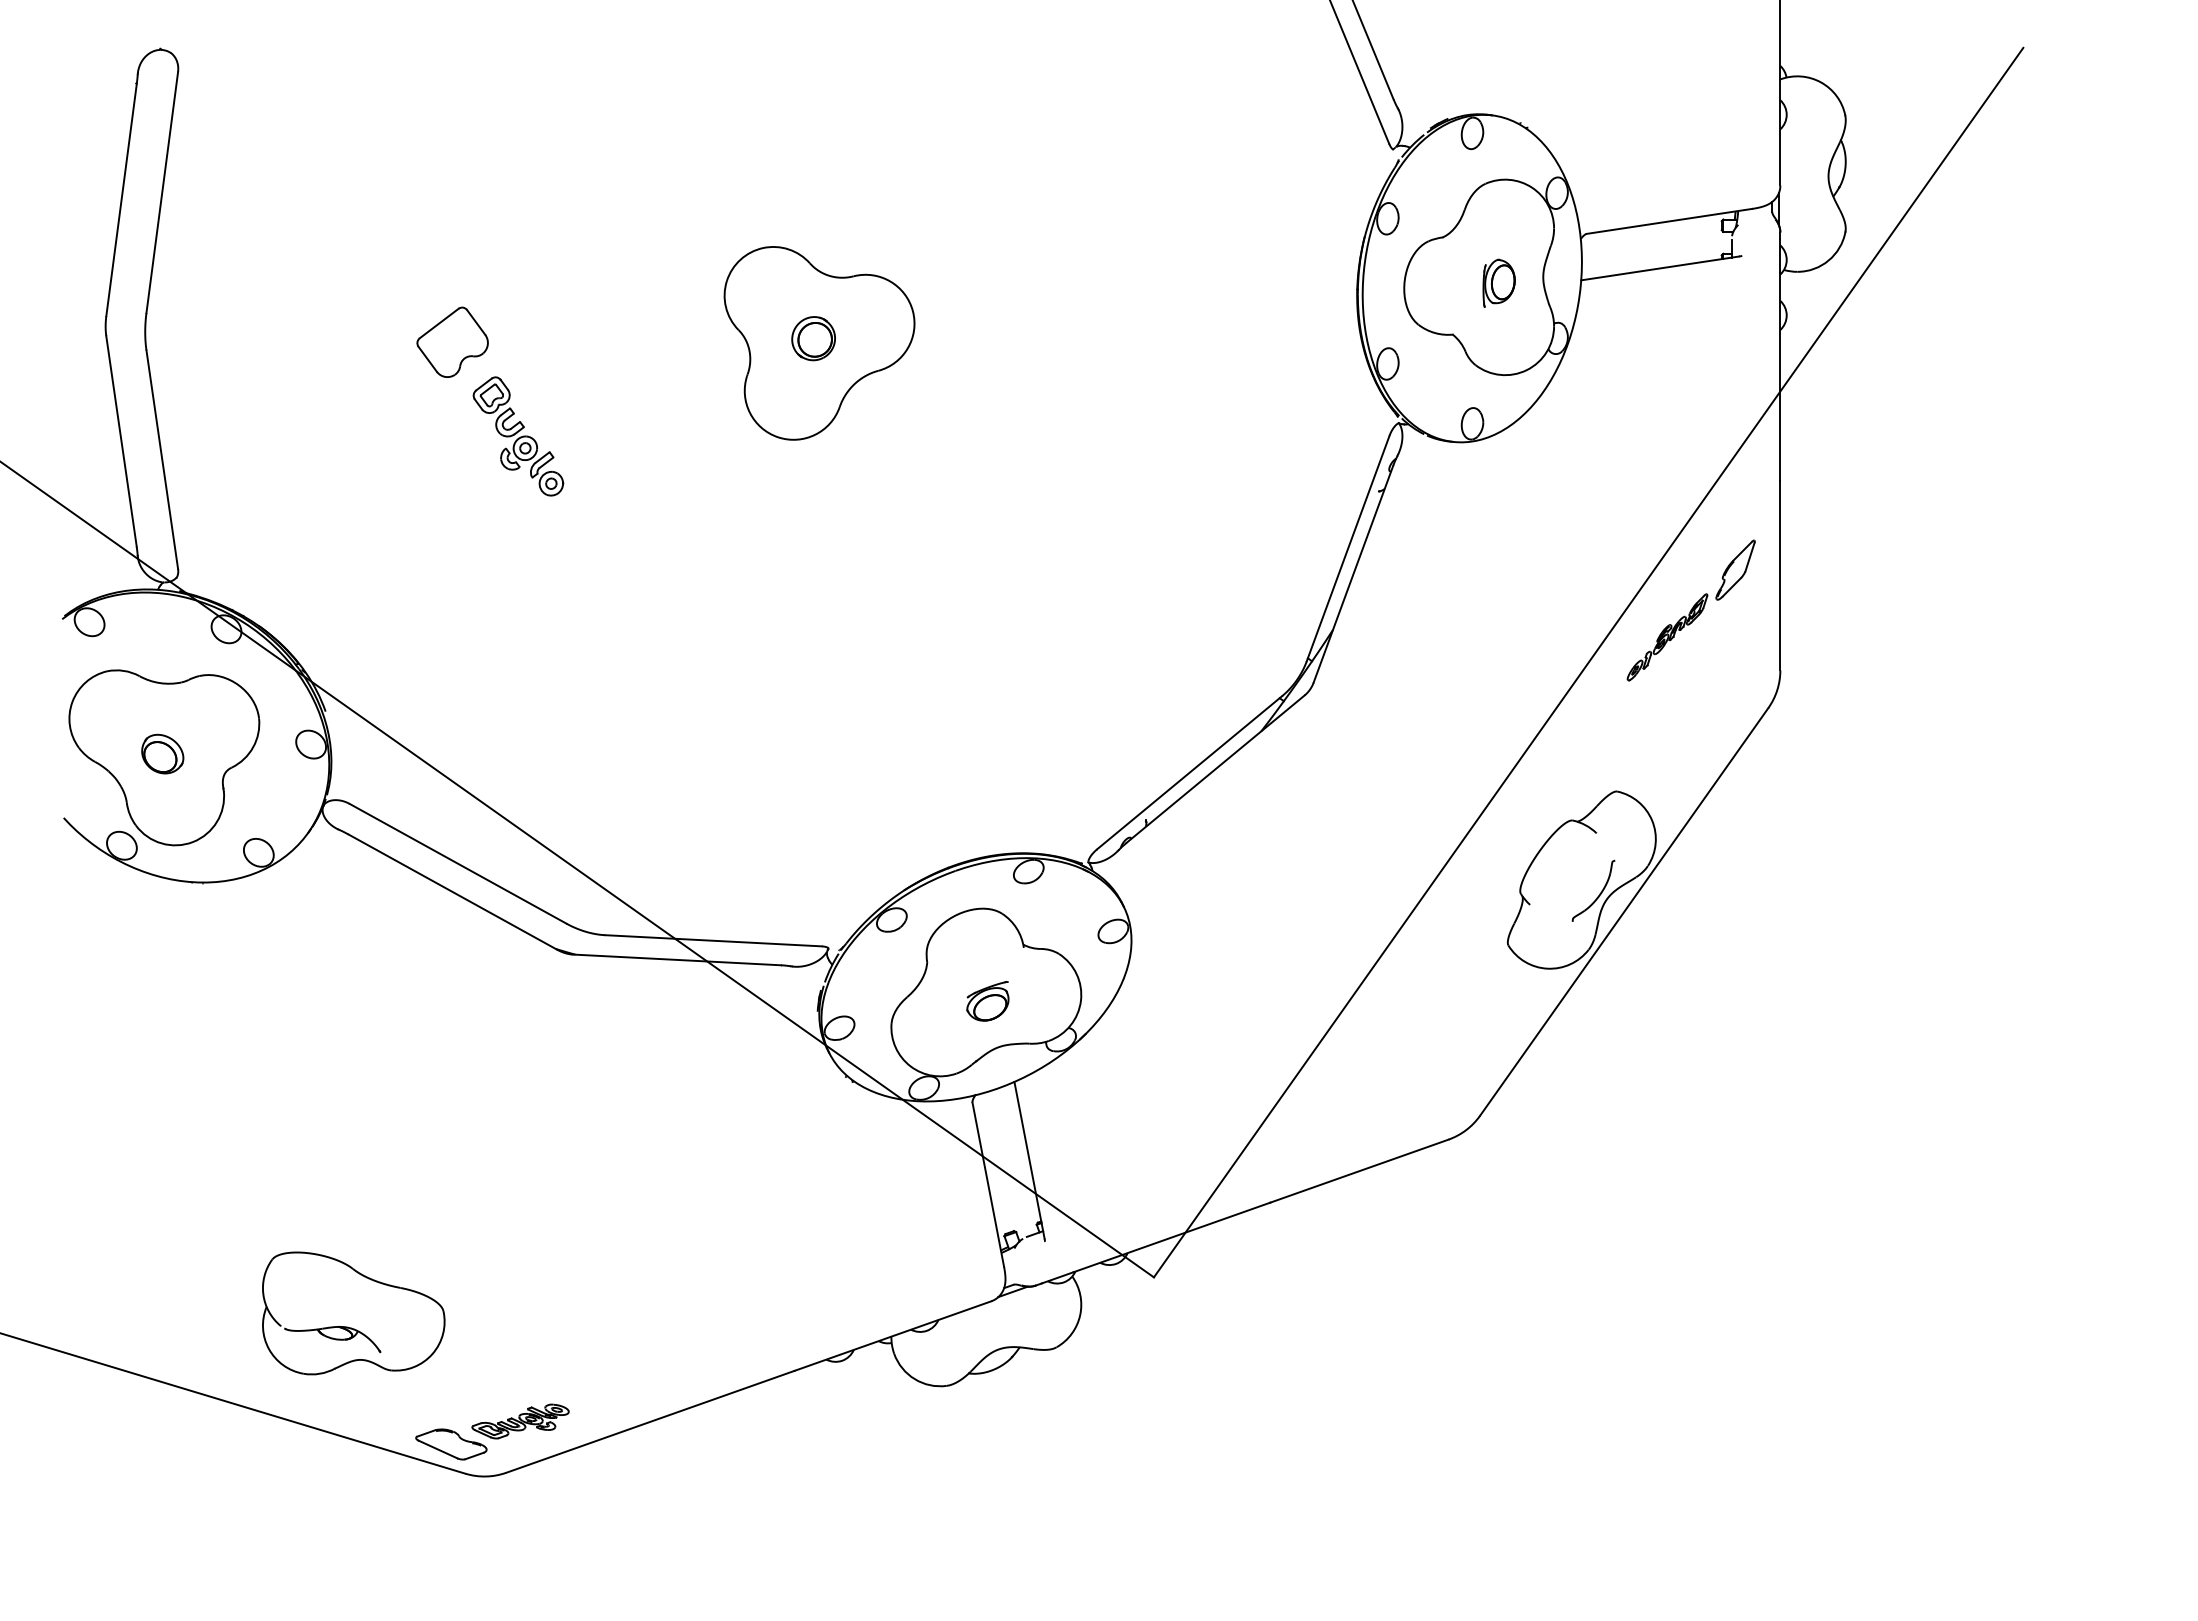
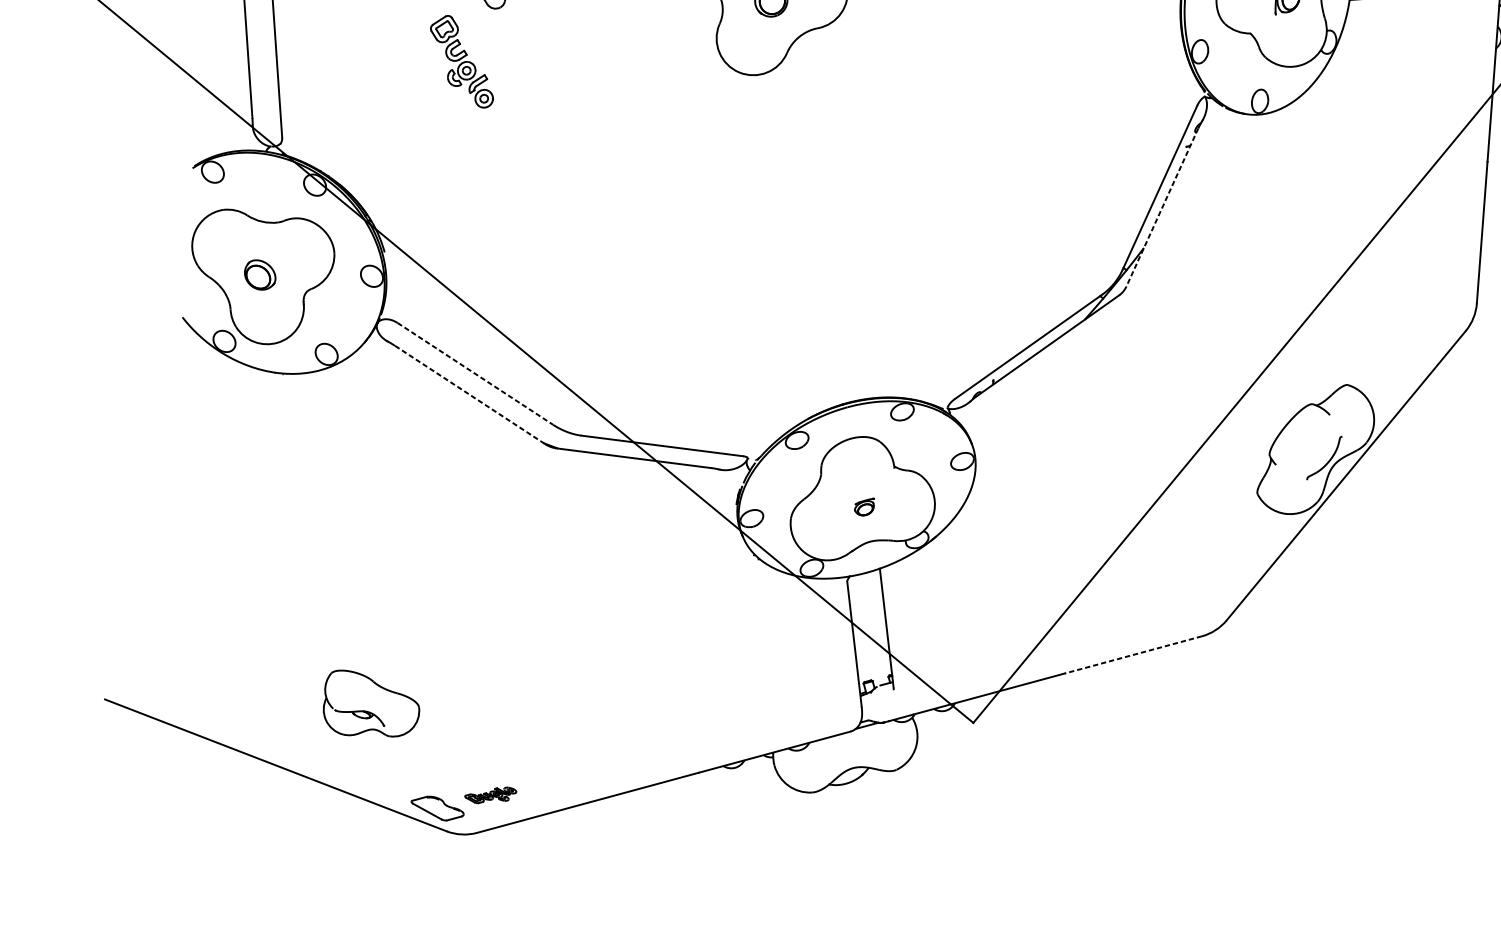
part: (518, 436) -> (462, 61), moved
line: (1353, 574) -> (1162, 207), solid -> dashed
part: (1690, 610) -> (1412, 253), removed
line: (458, 863) -> (475, 373), solid -> dashed
line: (452, 891) -> (469, 394), solid -> dashed
part: (987, 1001) -> (864, 506), size x0.6
line: (1359, 1171) -> (1133, 655), solid -> dashed
part: (353, 1313) -> (371, 704), size x0.7
part: (520, 1421) -> (490, 795), size x0.7

